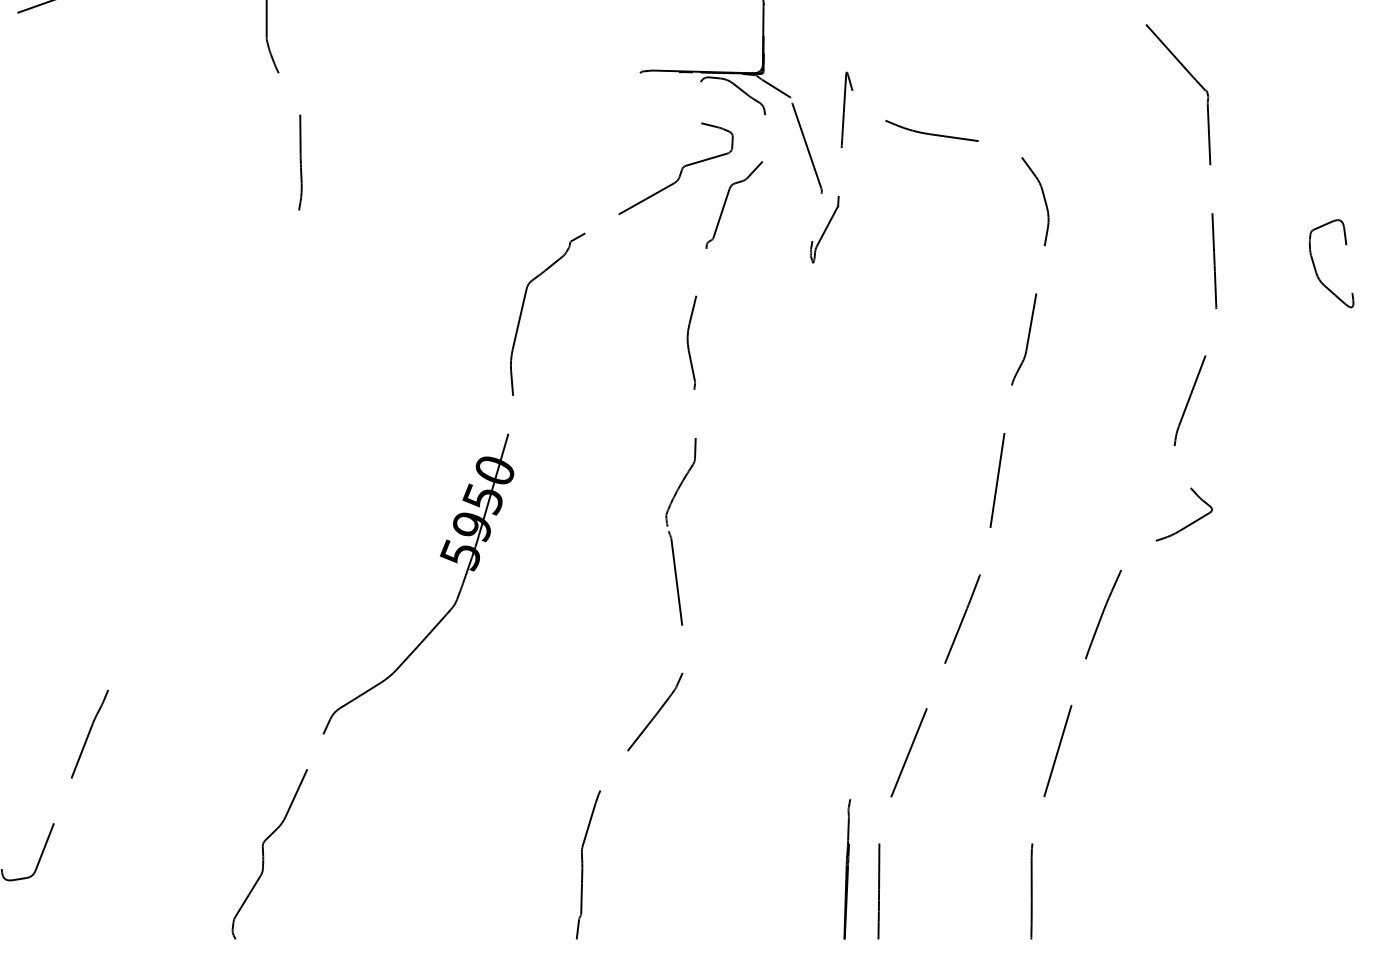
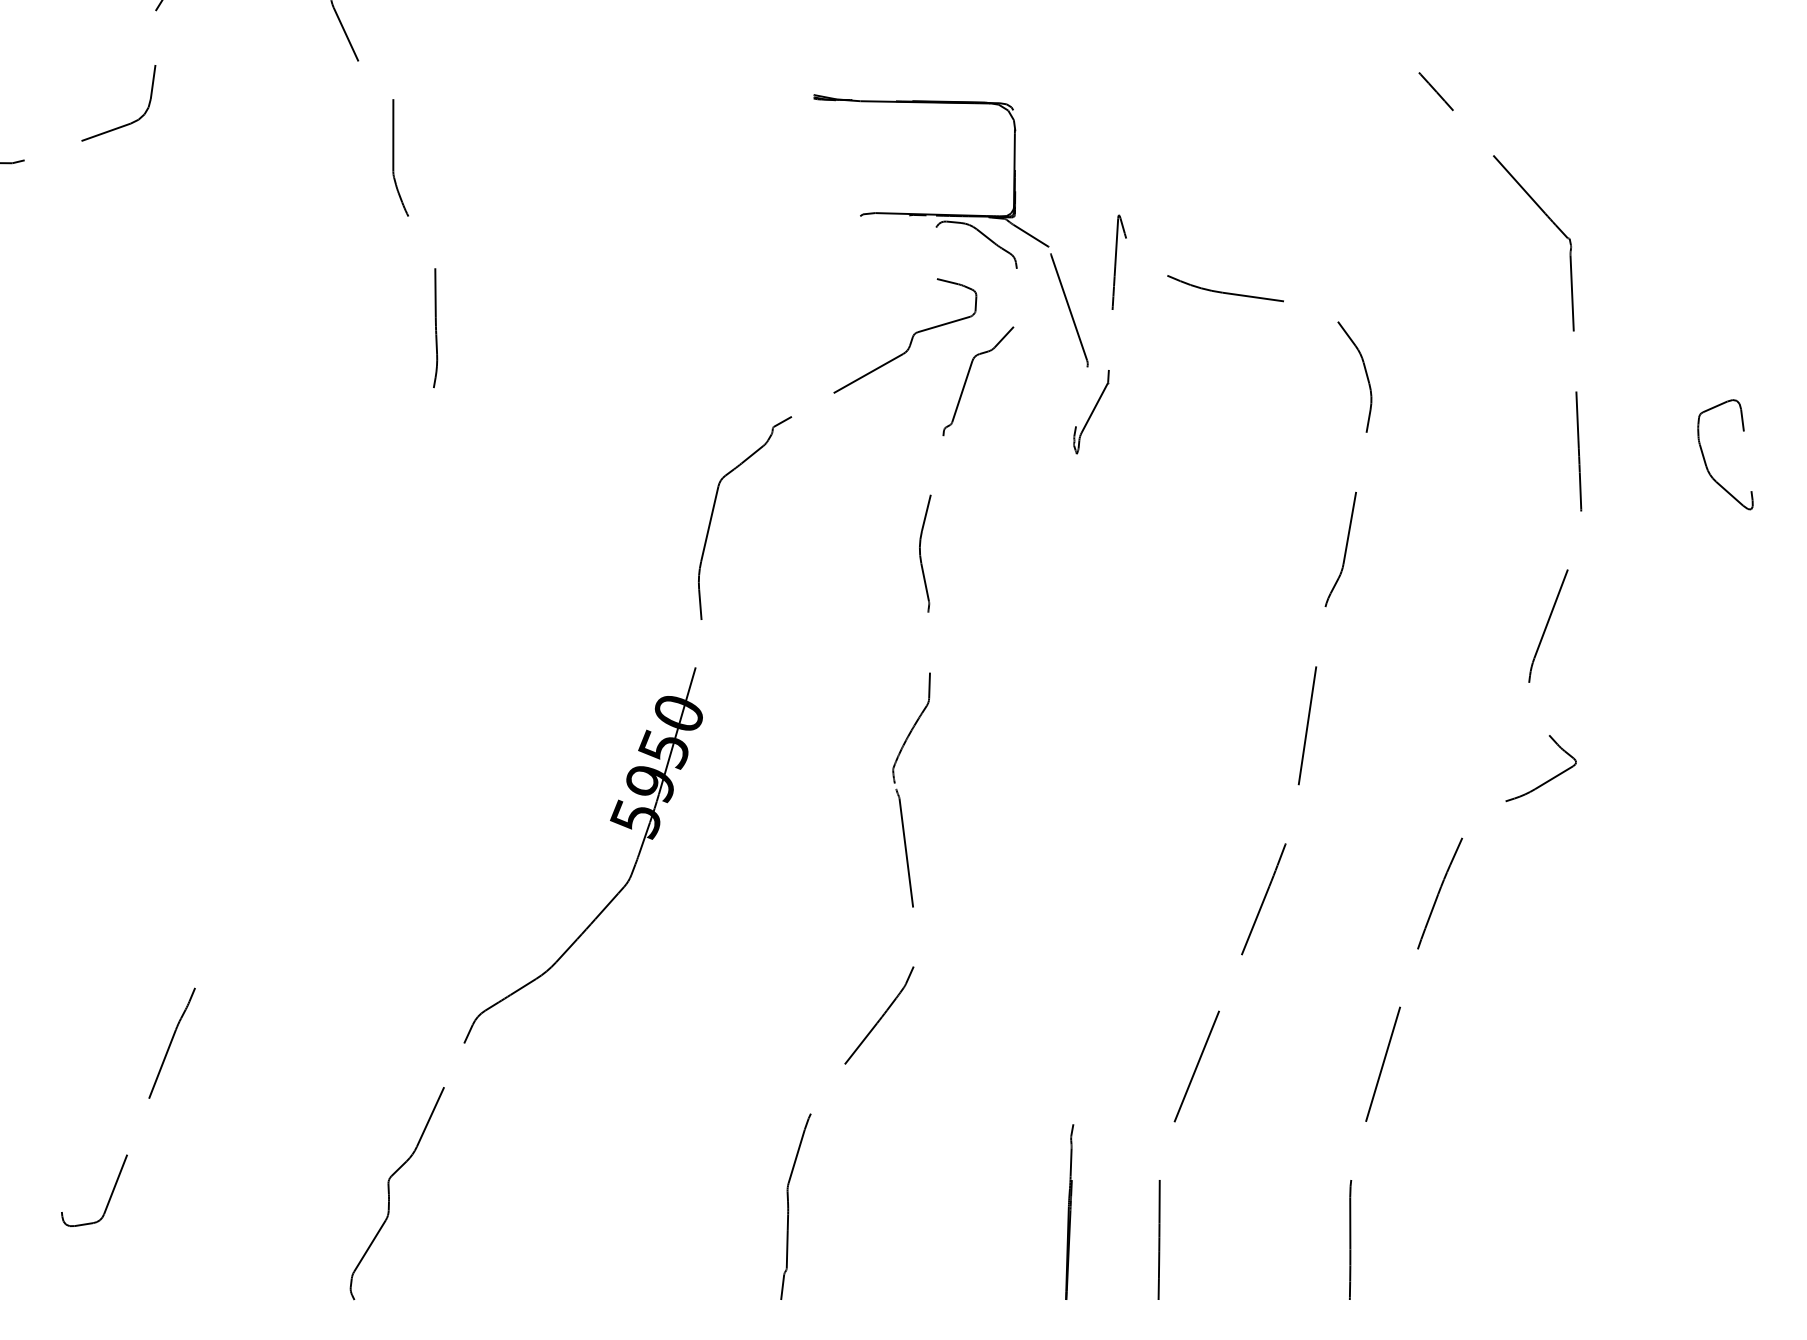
part: (847, 868) -> (1069, 1211), moved

